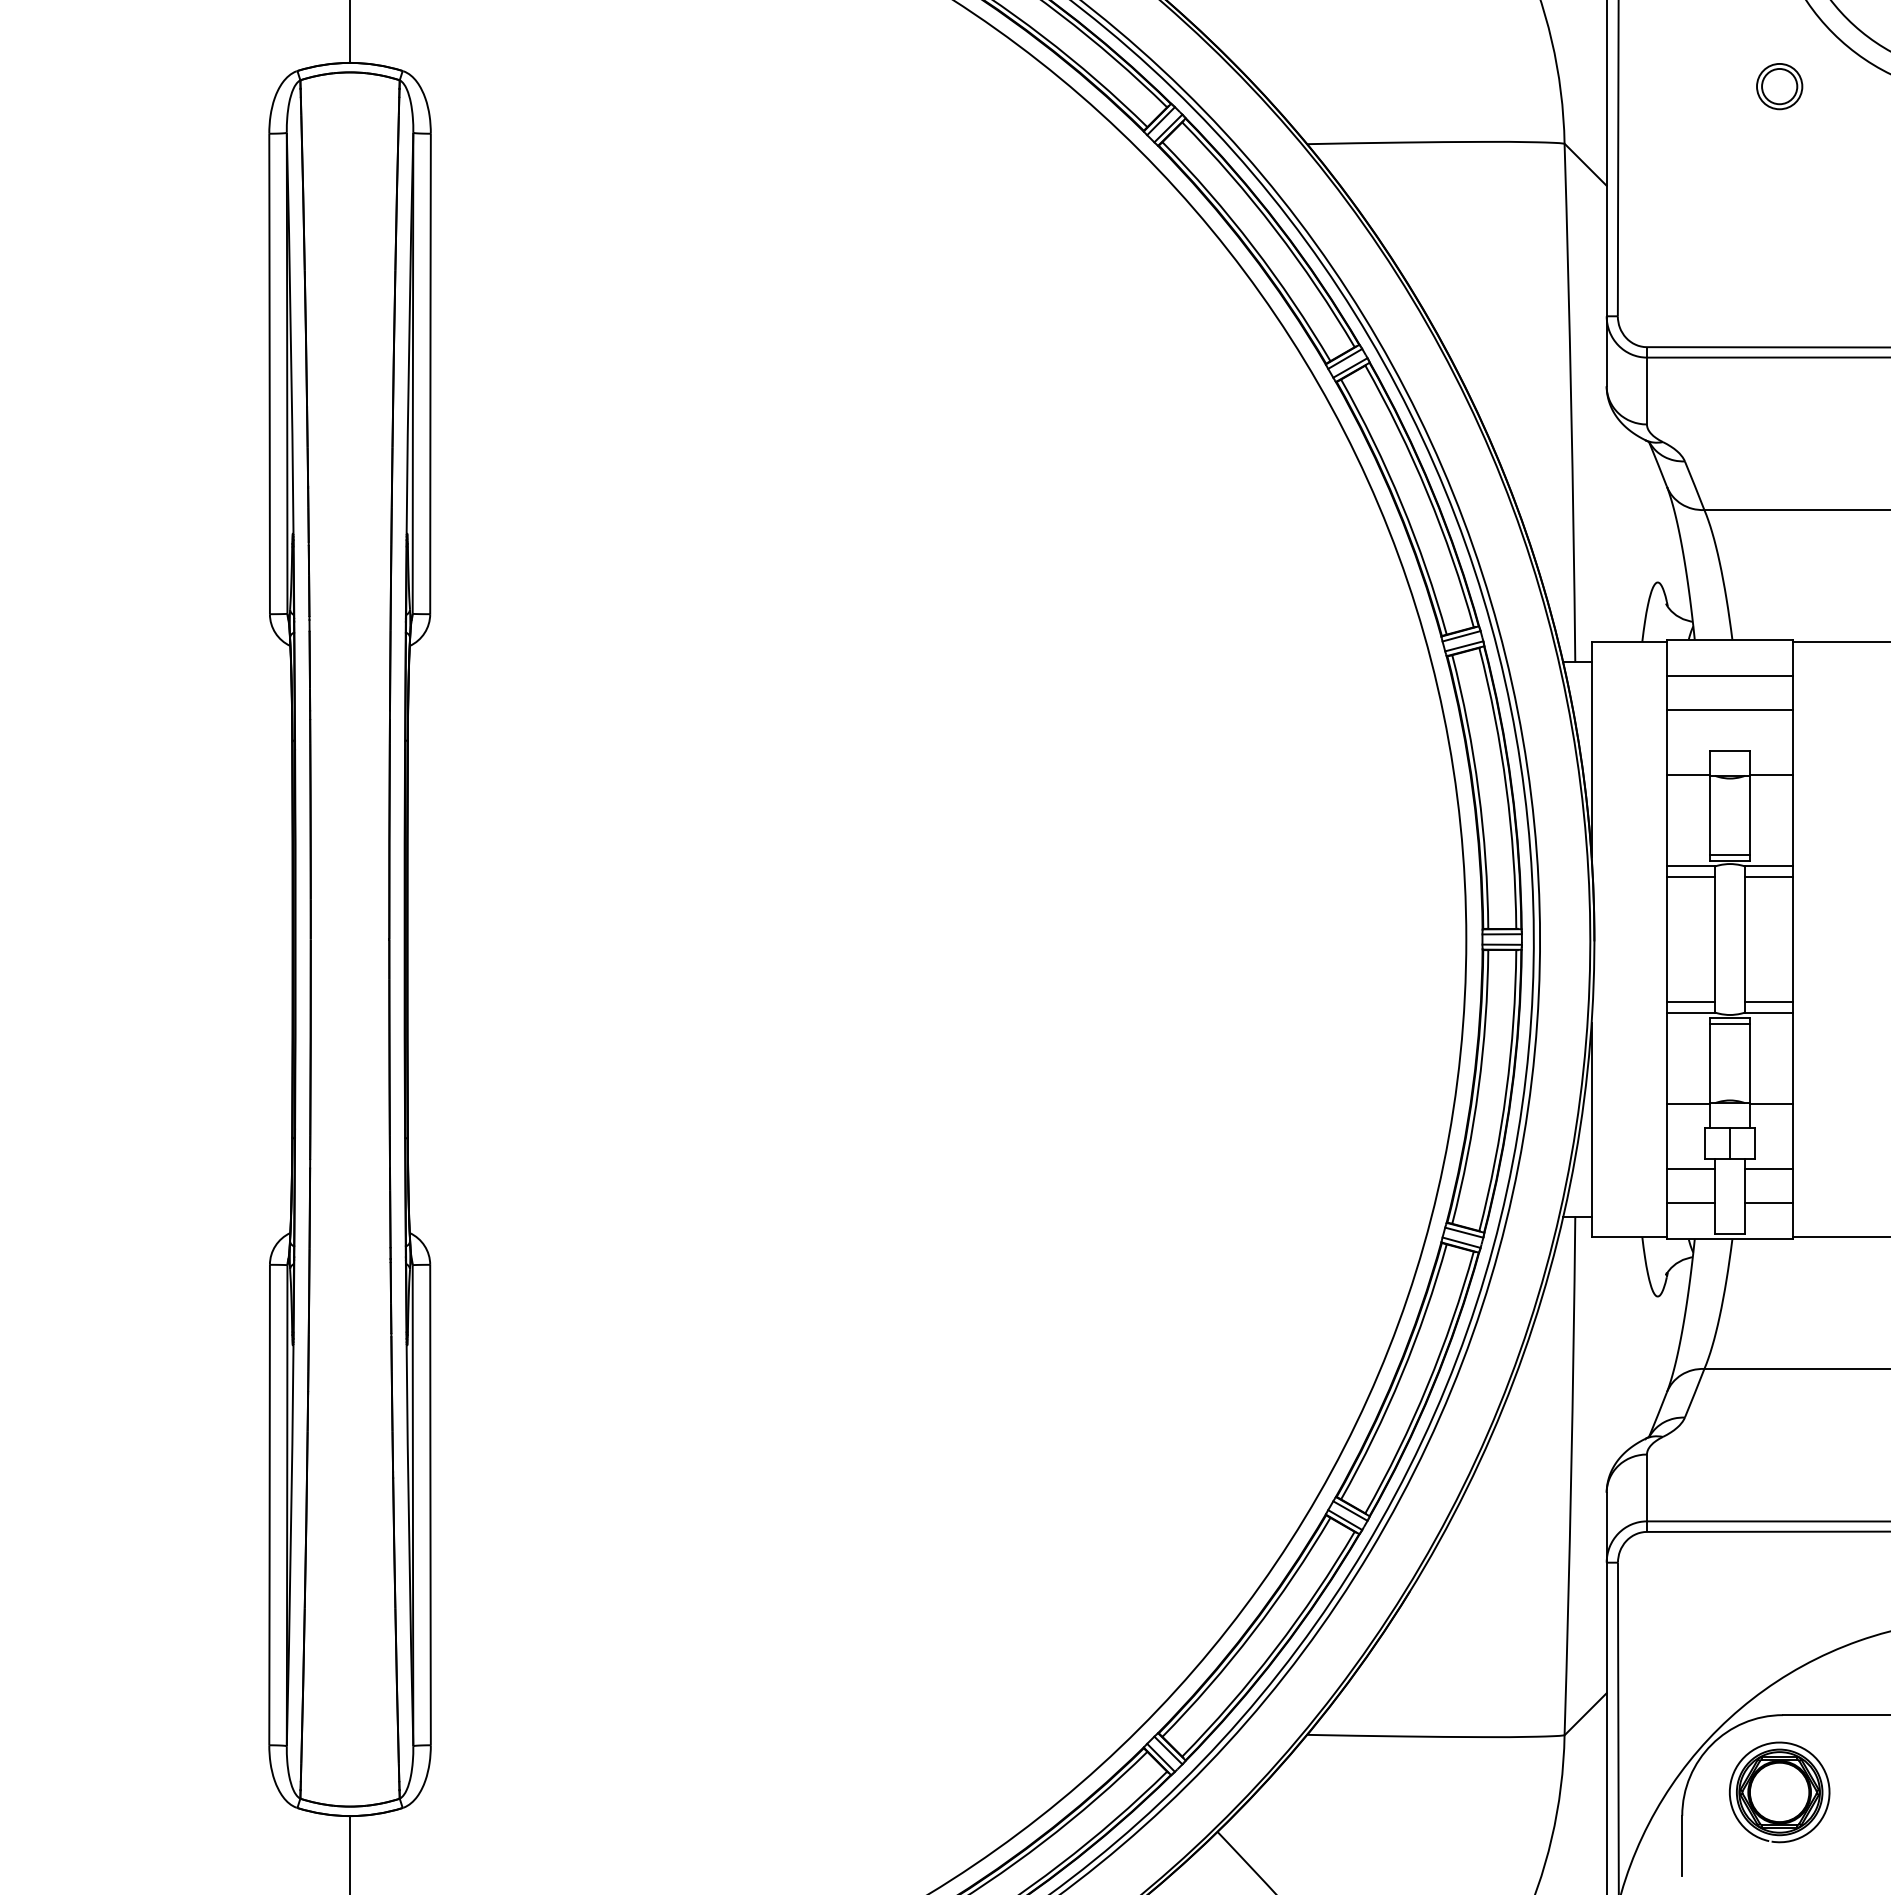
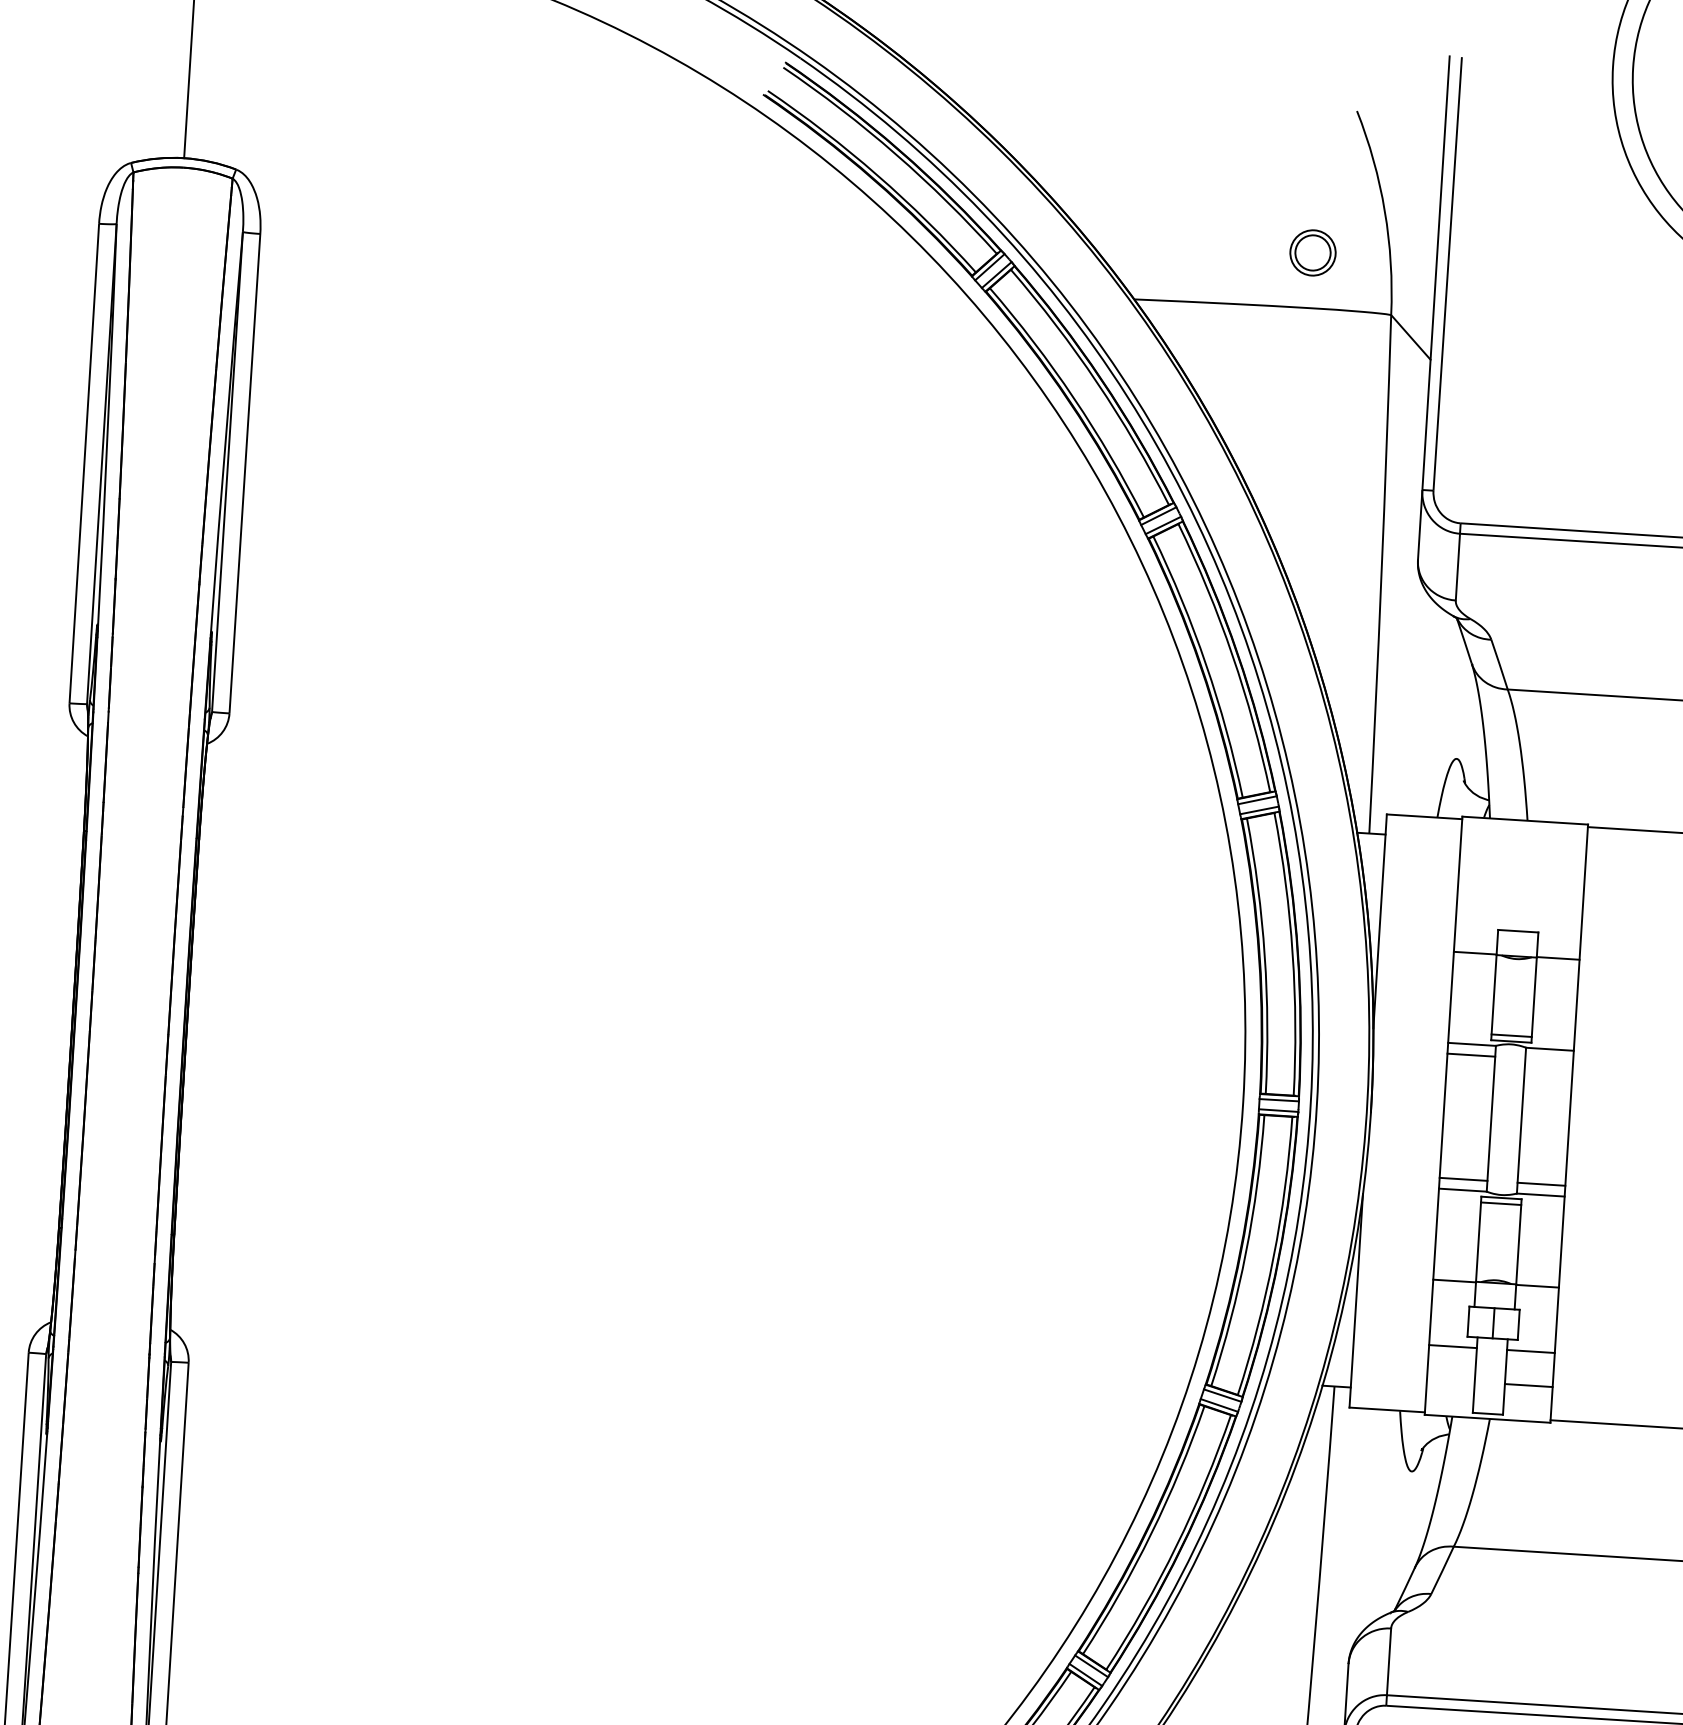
part: (1779, 86) -> (1312, 252), moved
line: (1730, 675) -> (1523, 856), removed
line: (1730, 709) -> (1521, 890), removed
line: (1769, 877) -> (1549, 1060), removed
line: (1690, 1203) -> (1450, 1380), removed

